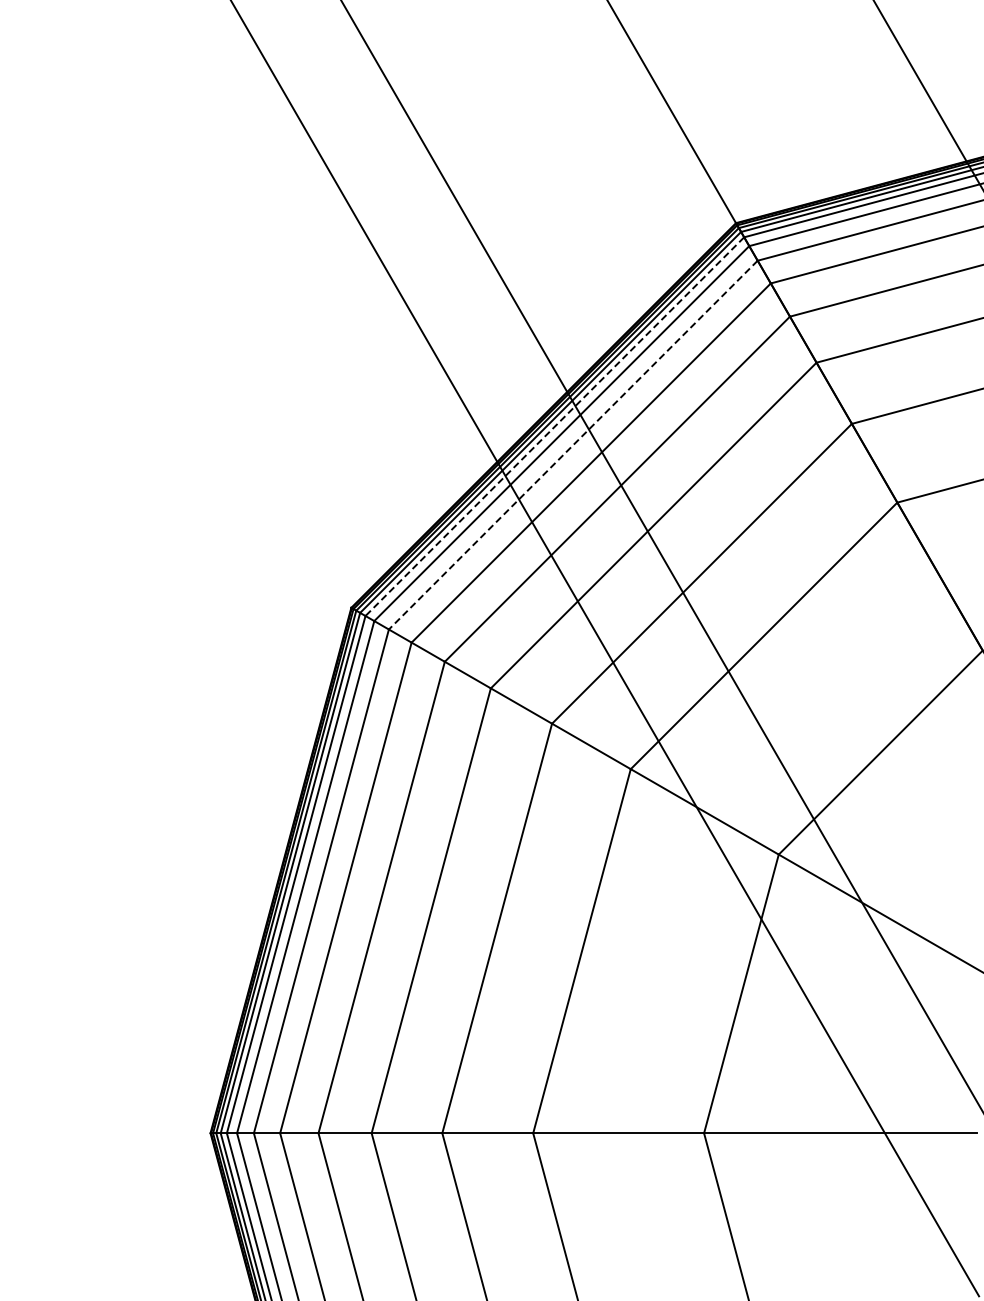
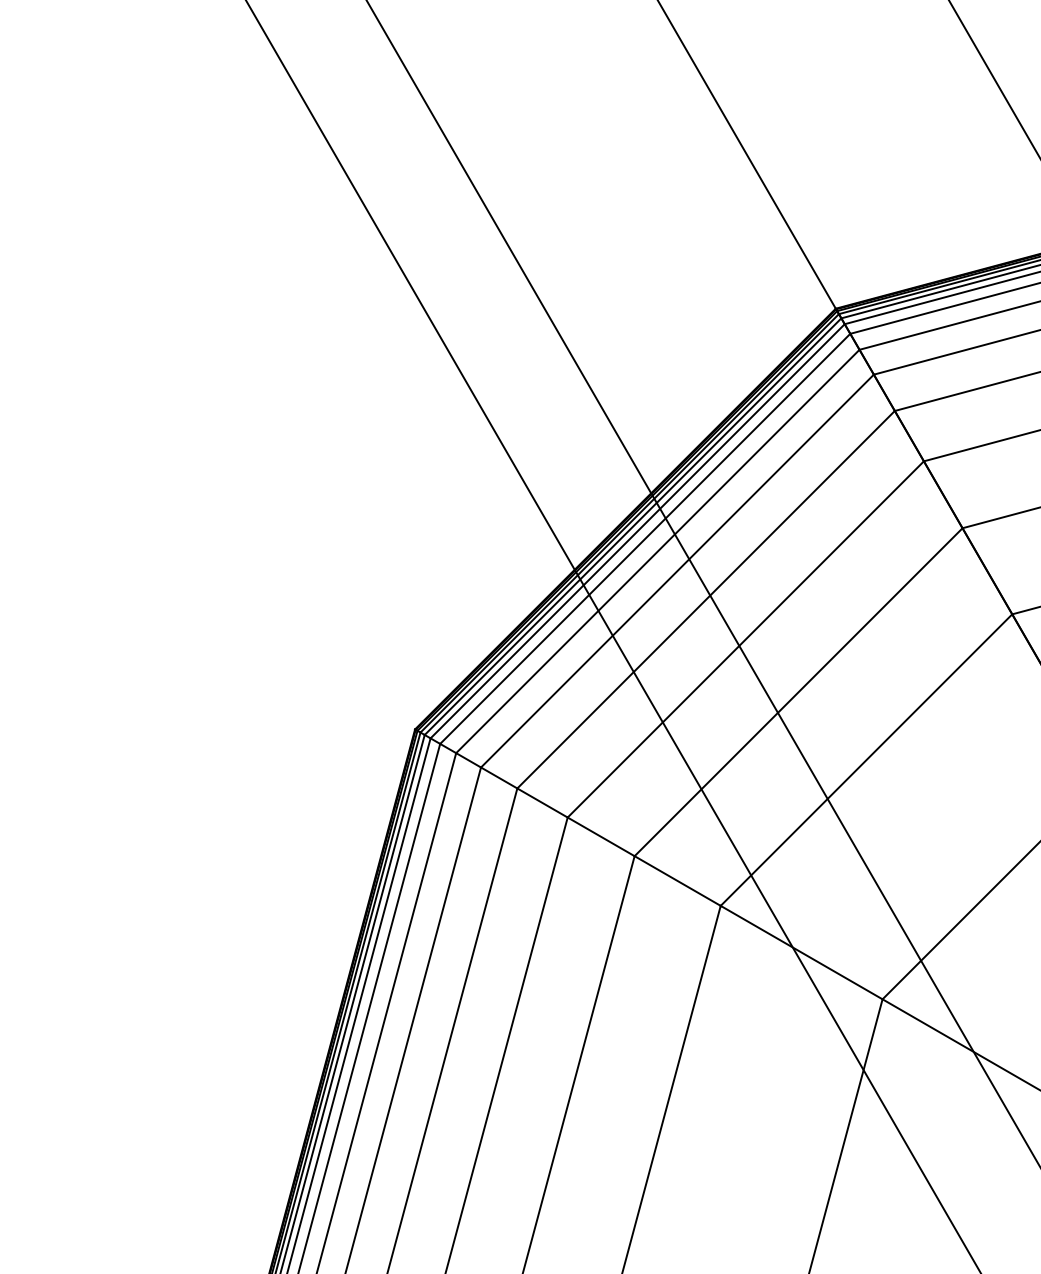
line: (554, 426) -> (637, 531), dashed -> solid
line: (573, 445) -> (658, 551), dashed -> solid

